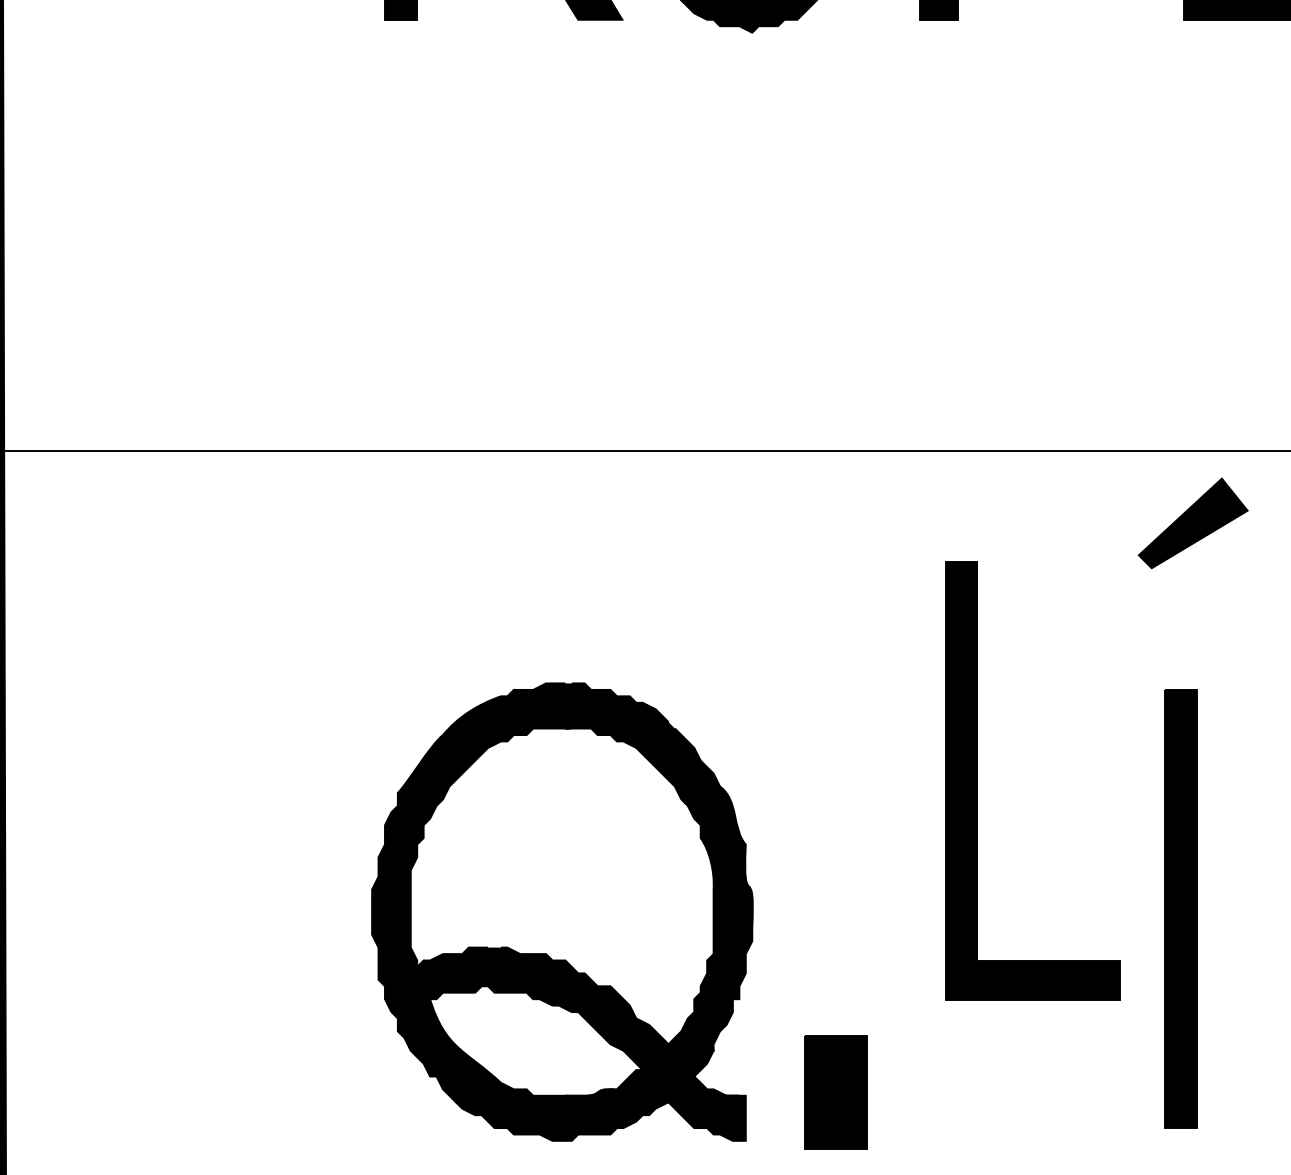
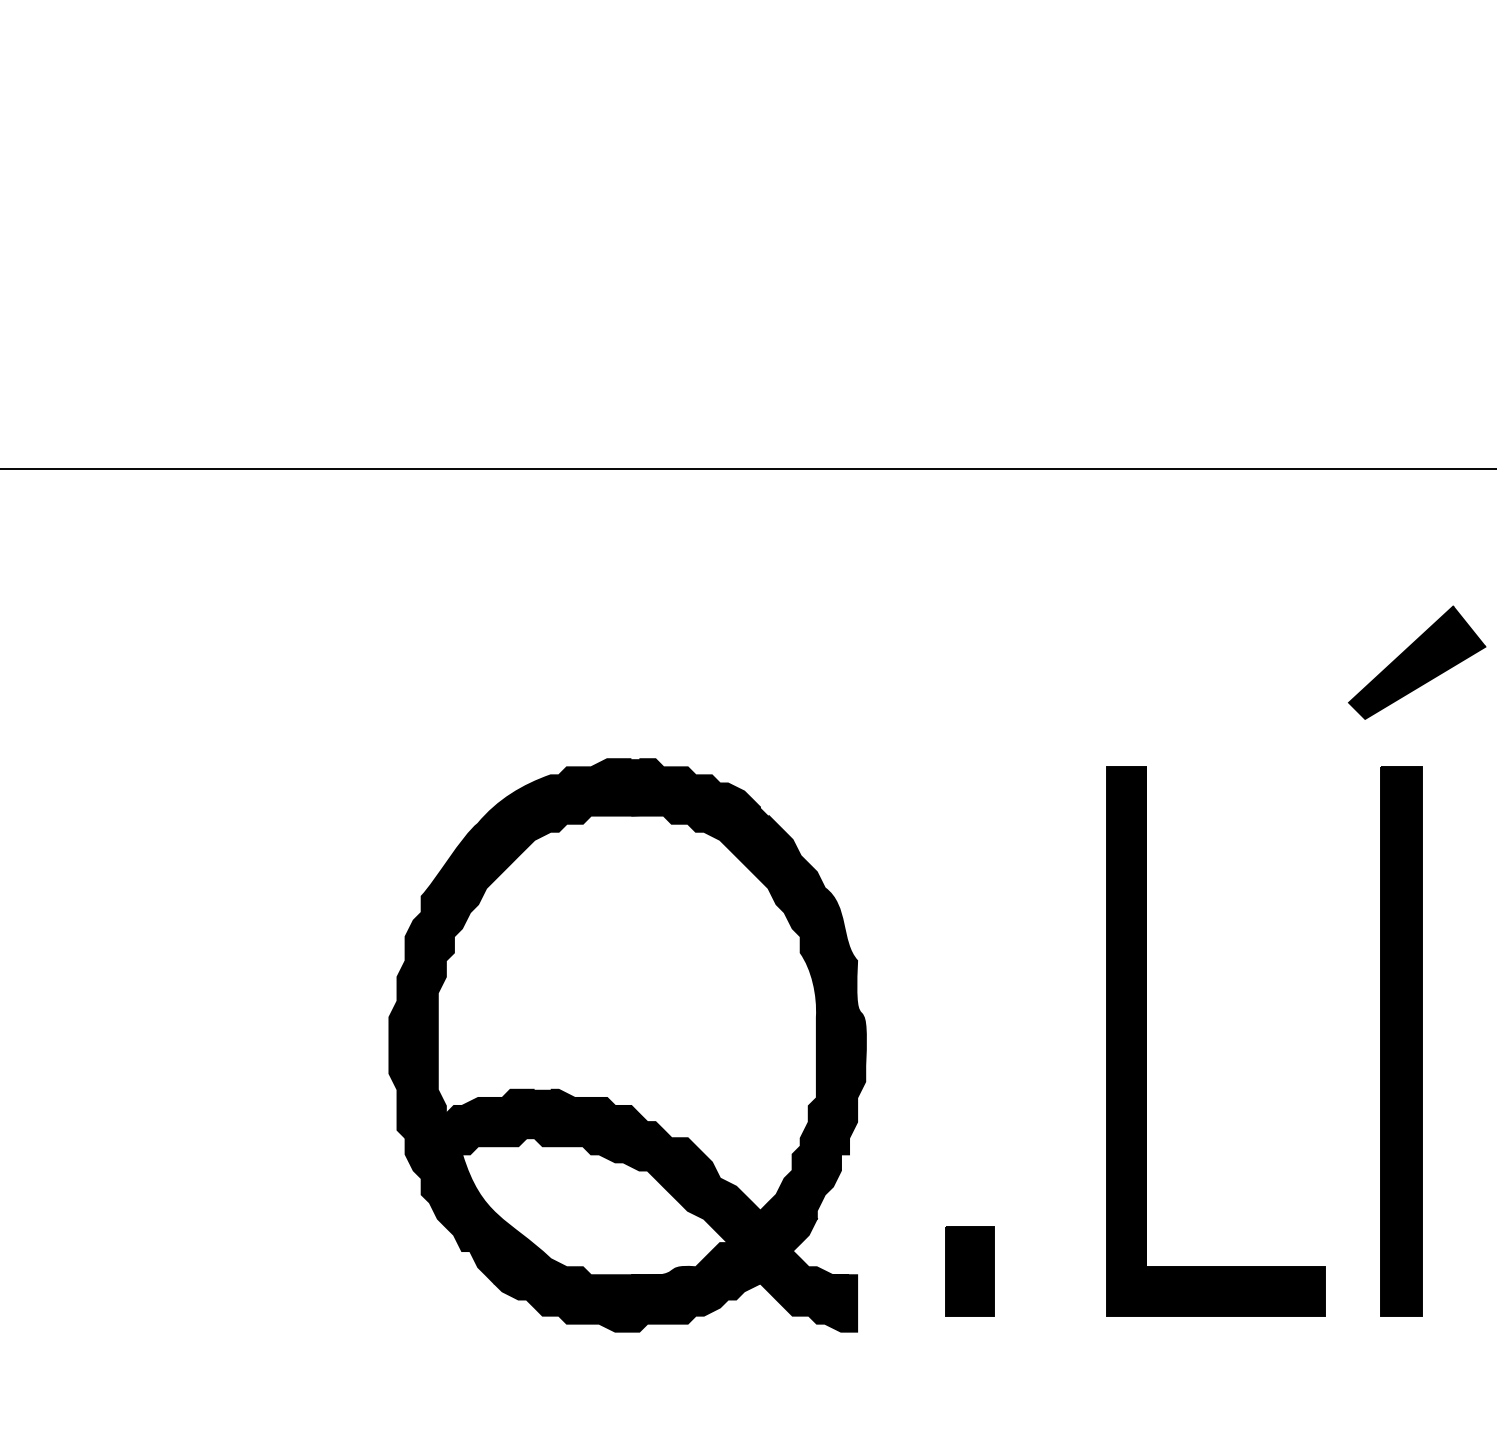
part: (1192, 523) -> (1416, 662), moved
part: (977, 780) -> (1147, 1040), moved
part: (835, 1092) -> (969, 1271), size x0.62

